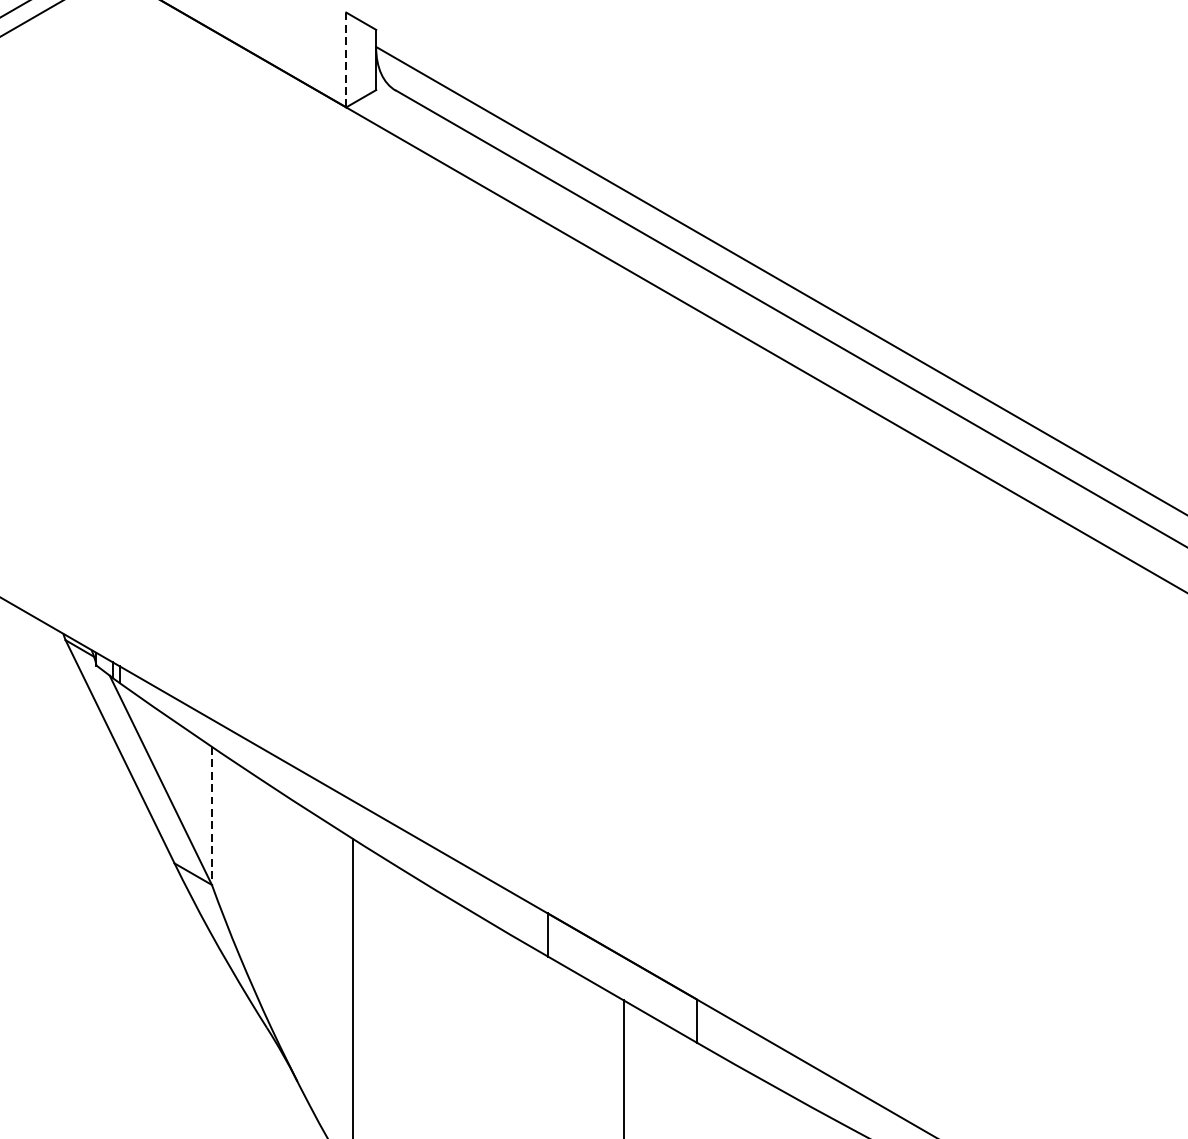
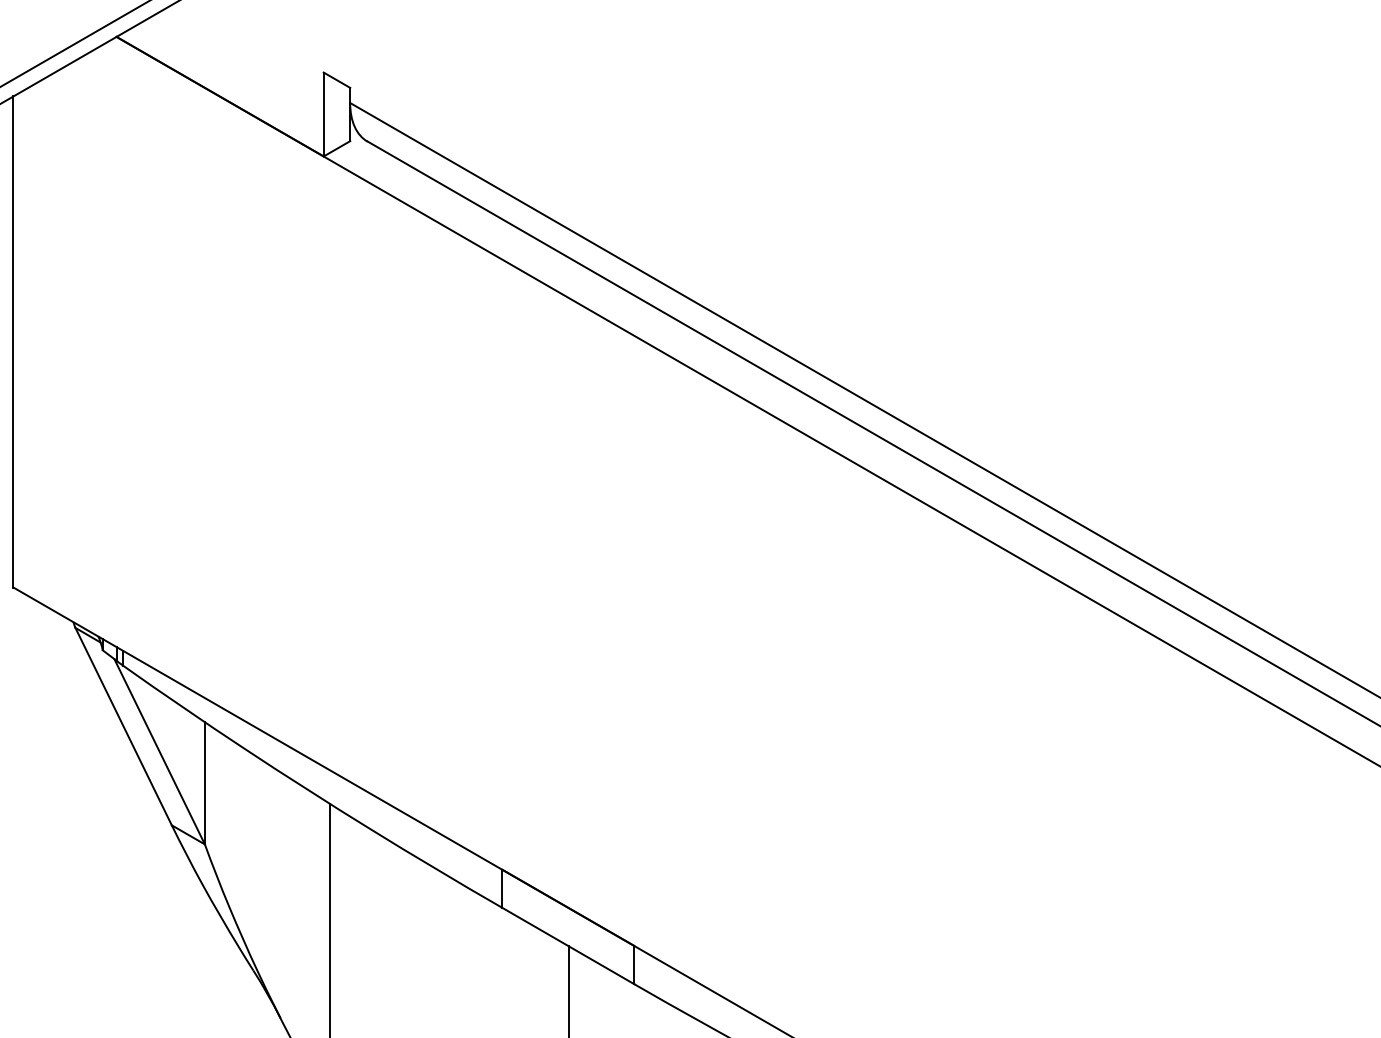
line: (346, 59) -> (323, 114), dashed -> solid
line: (211, 816) -> (204, 783), dashed -> solid

